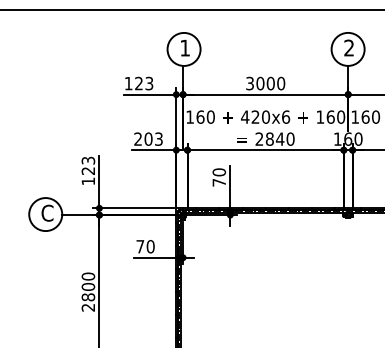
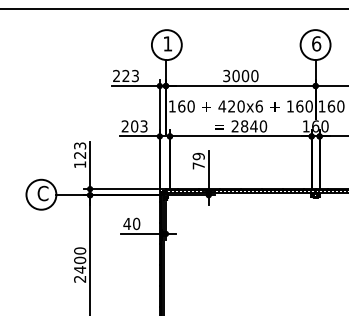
text: (349, 47) -> (316, 43), 2 -> 6
text: (128, 83) -> (116, 75), 123 -> 223
text: (219, 172) -> (198, 156), 70 -> 79
text: (140, 246) -> (127, 223), 70 -> 40
text: (88, 297) -> (80, 269), 2800 -> 2400

